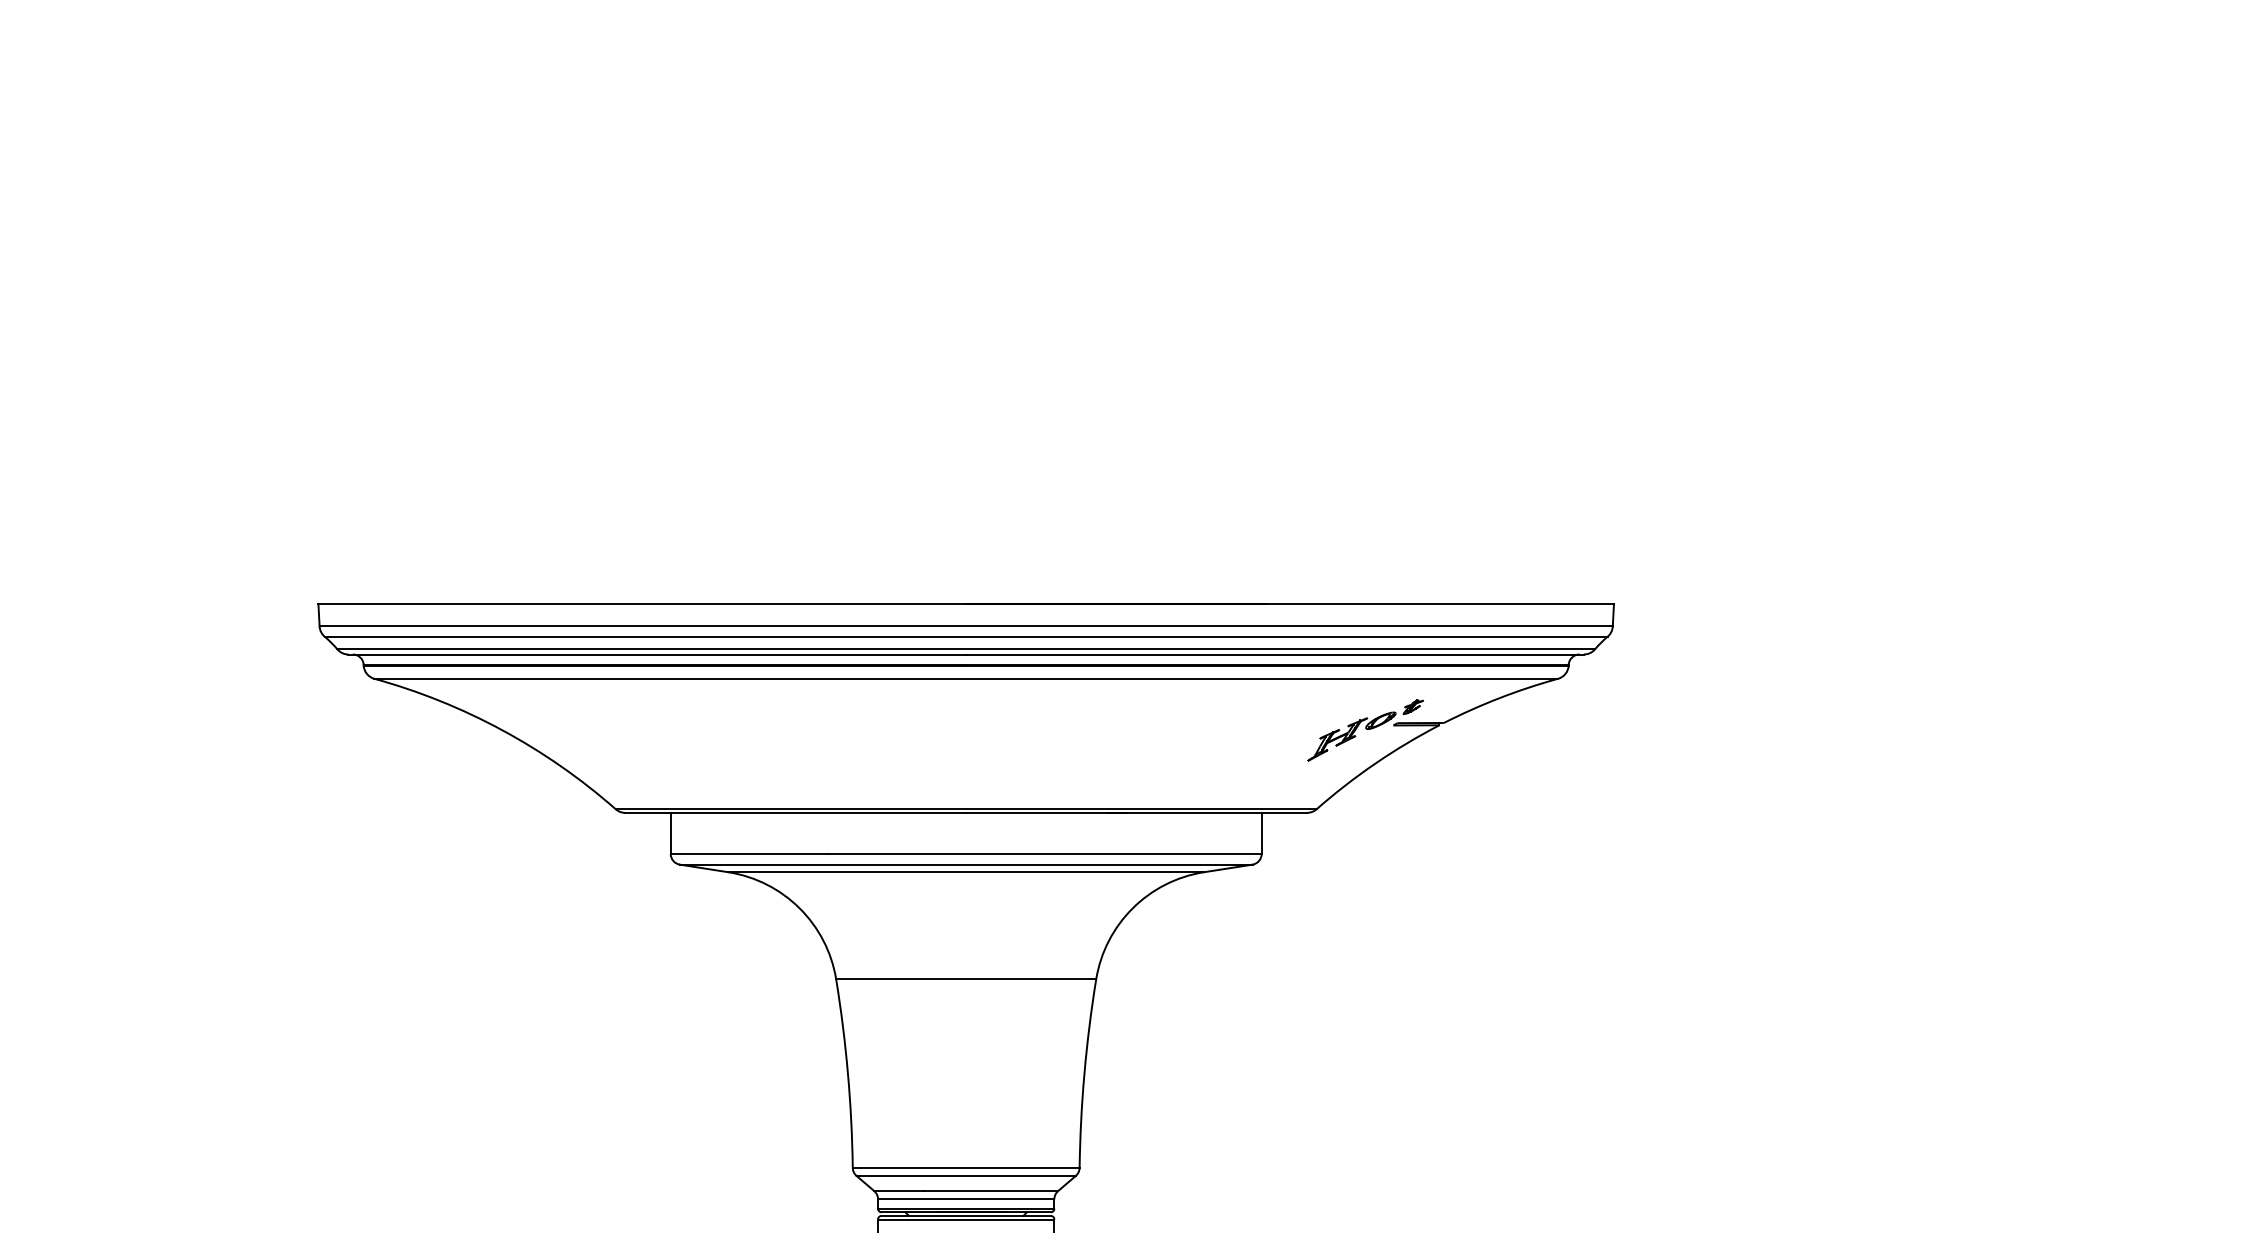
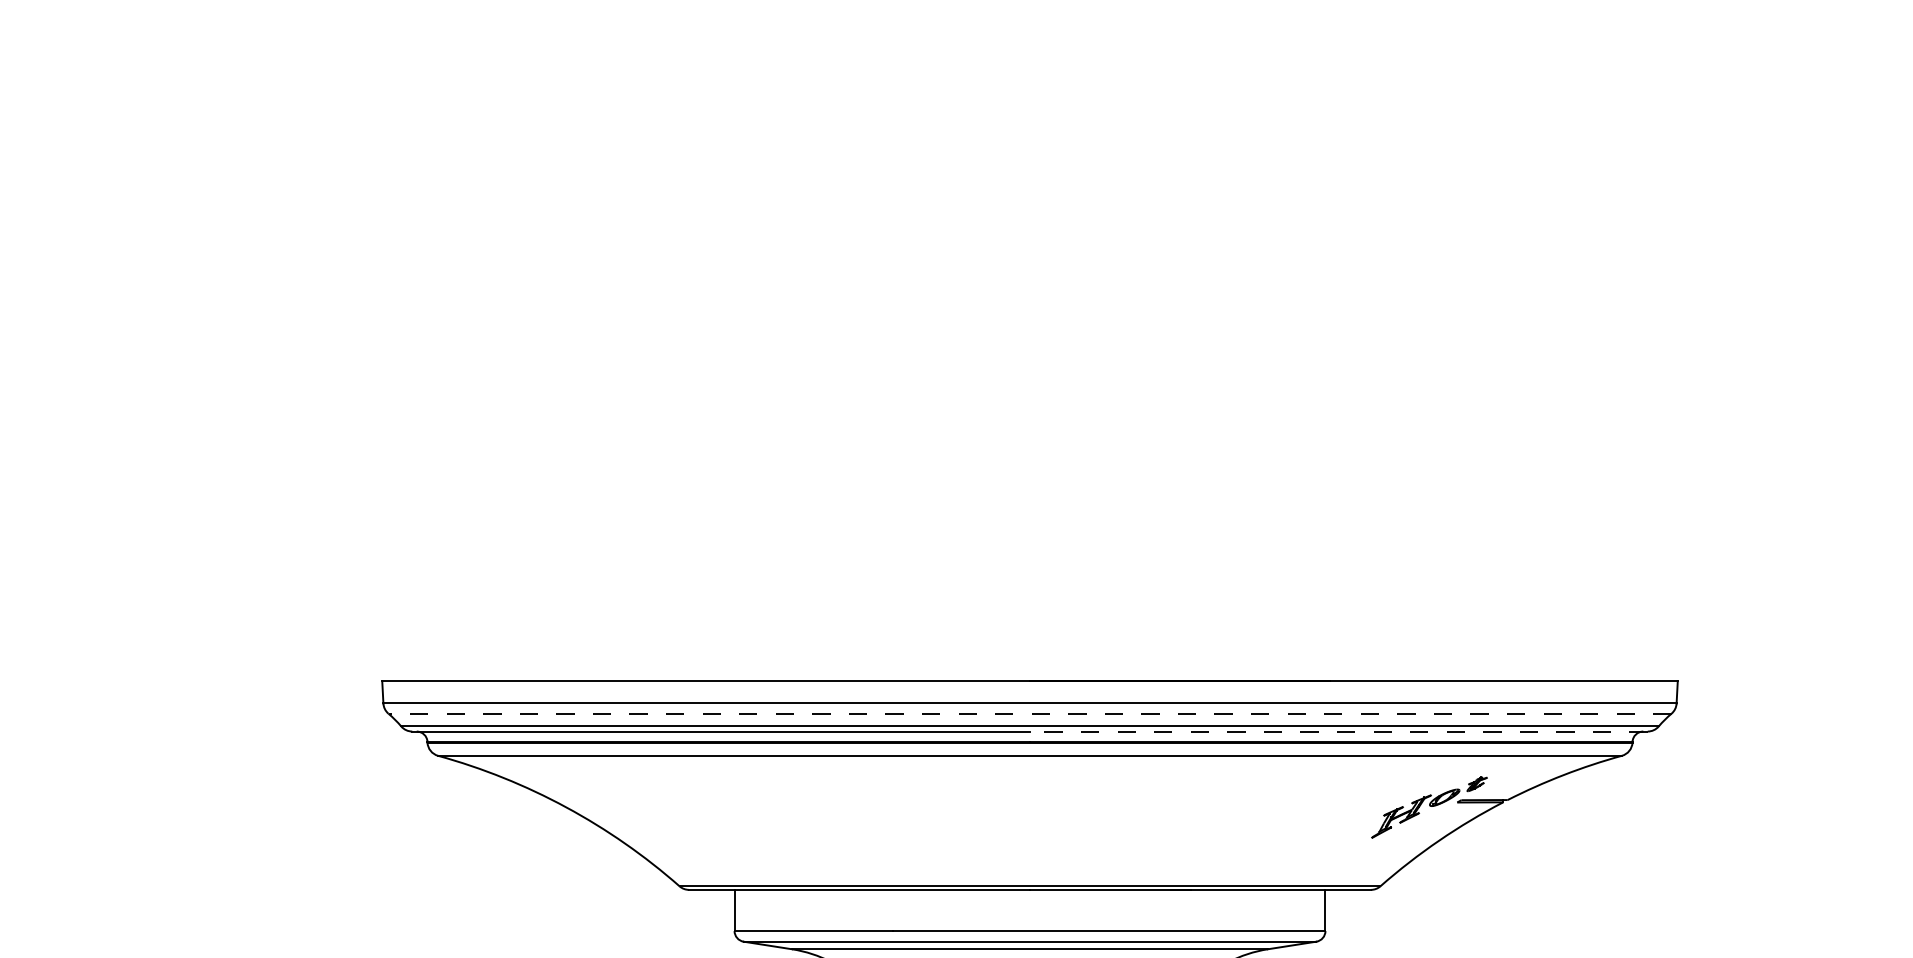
line: (965, 636) -> (1029, 713), solid -> dashed
line: (1275, 654) -> (1339, 731), solid -> dashed

